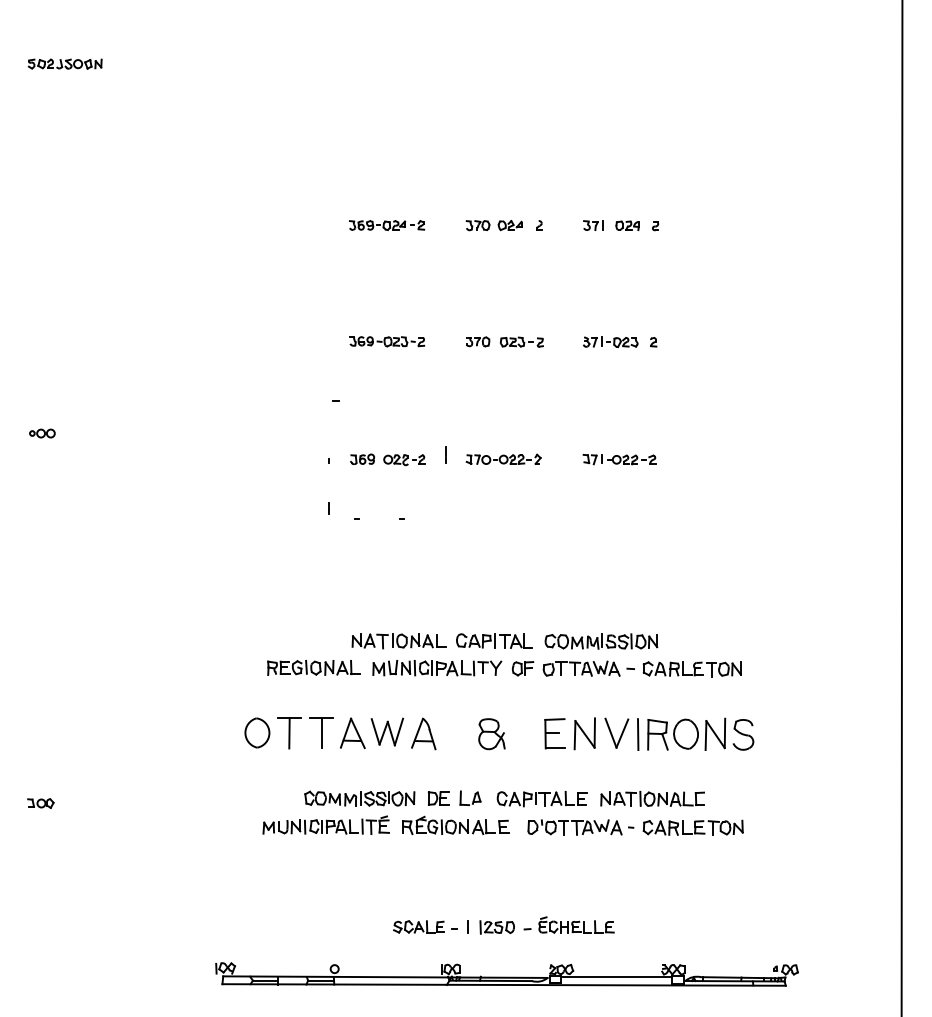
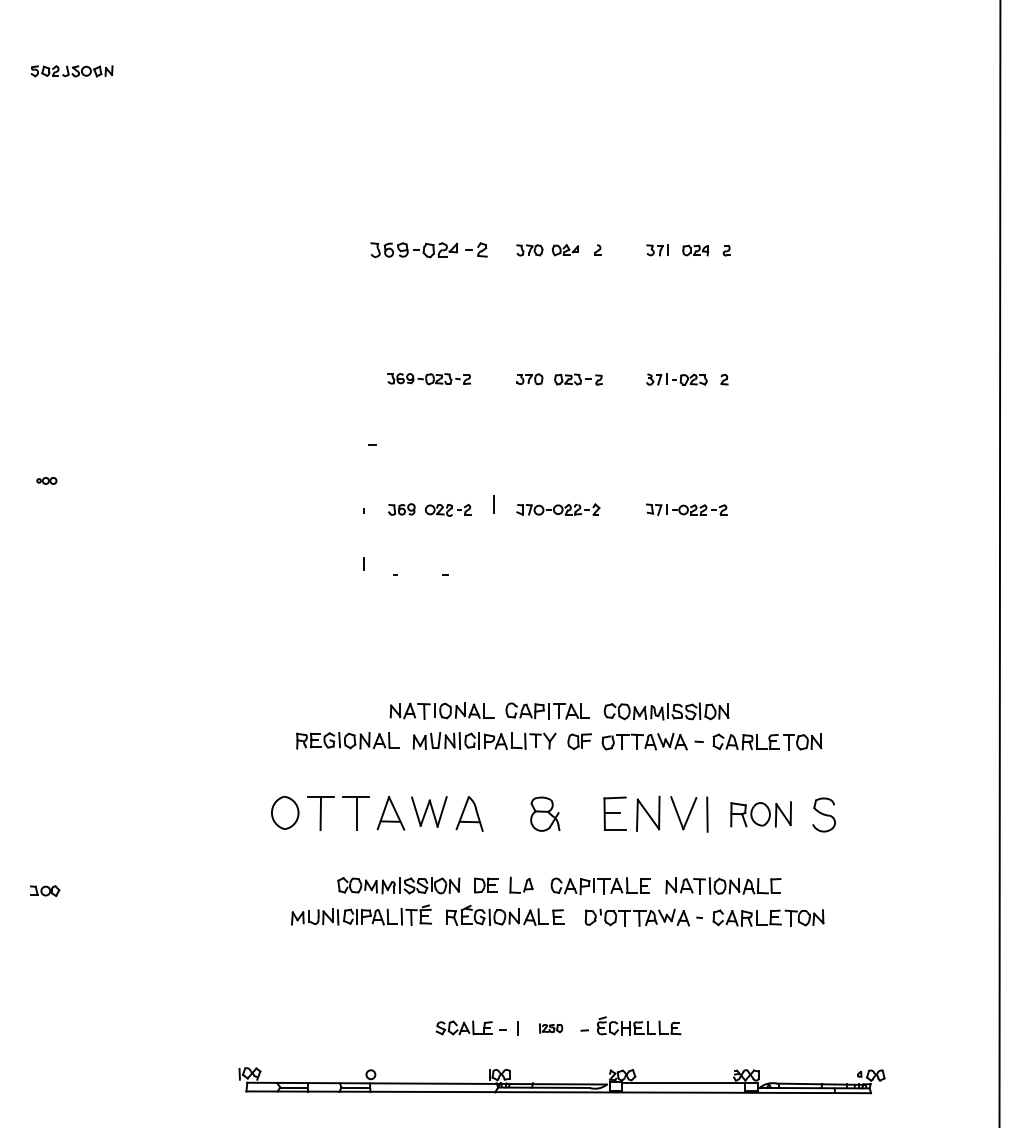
part: (386, 225) -> (428, 250), size x1.4
part: (42, 433) -> (46, 480), size x0.7
part: (686, 734) -> (760, 814), size x0.7
part: (496, 927) -> (550, 1028), size x0.6

